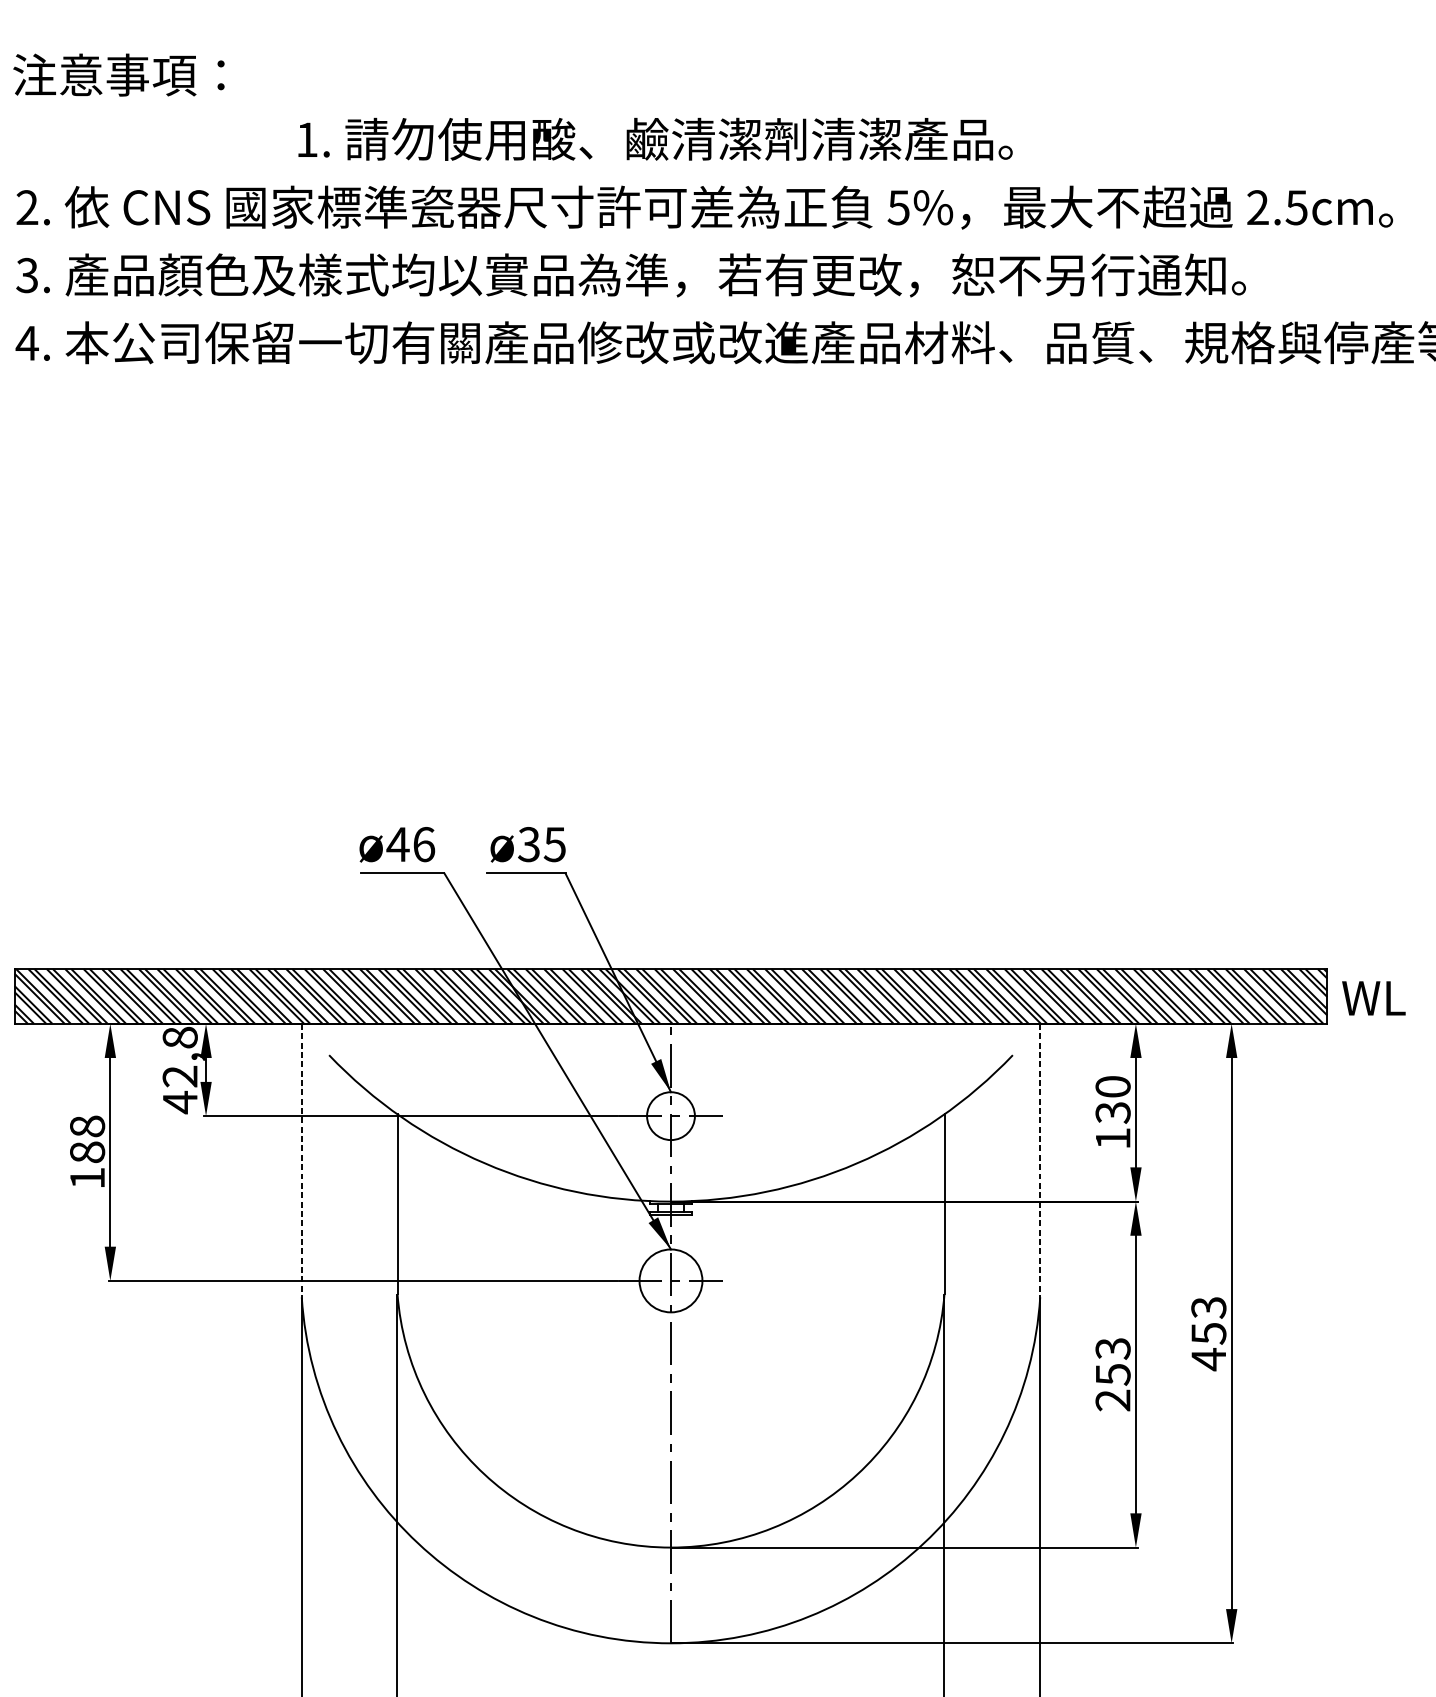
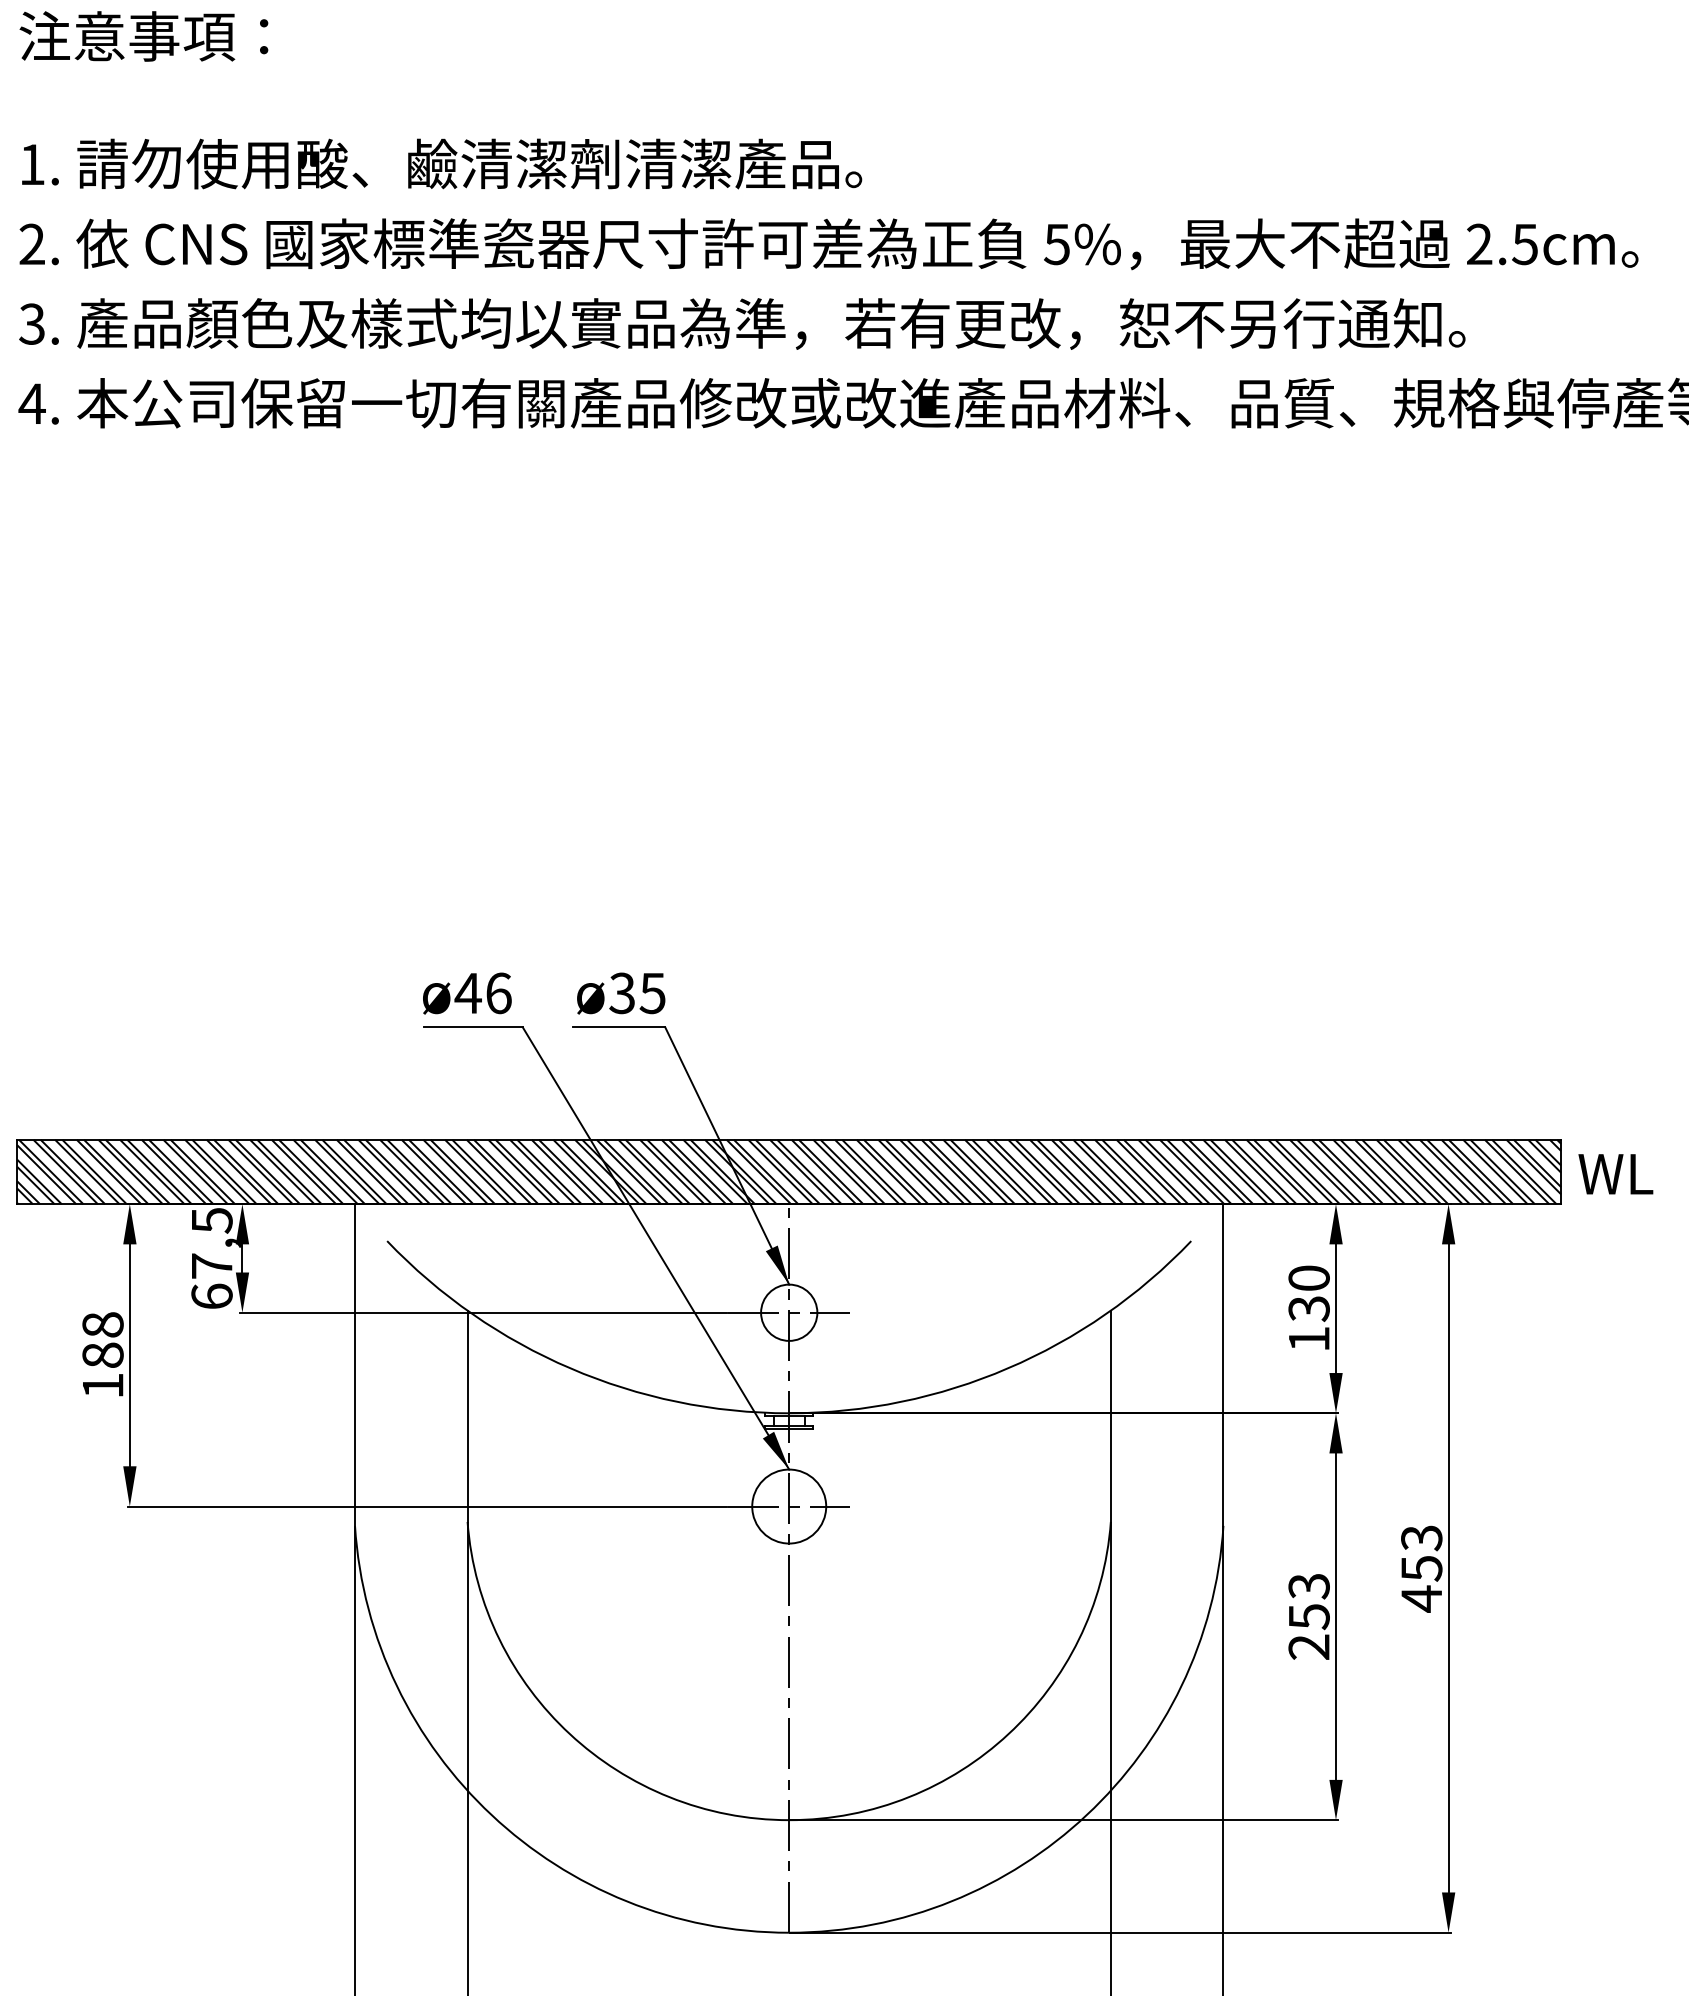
text: (118, 75) -> (143, 36), moved
text: (655, 138) -> (442, 163), moved
text: (179, 1070) -> (211, 1258), 42,8 -> 67,5
line: (302, 1160) -> (355, 1365), dashed -> solid
line: (1040, 1160) -> (1223, 1365), dashed -> solid

